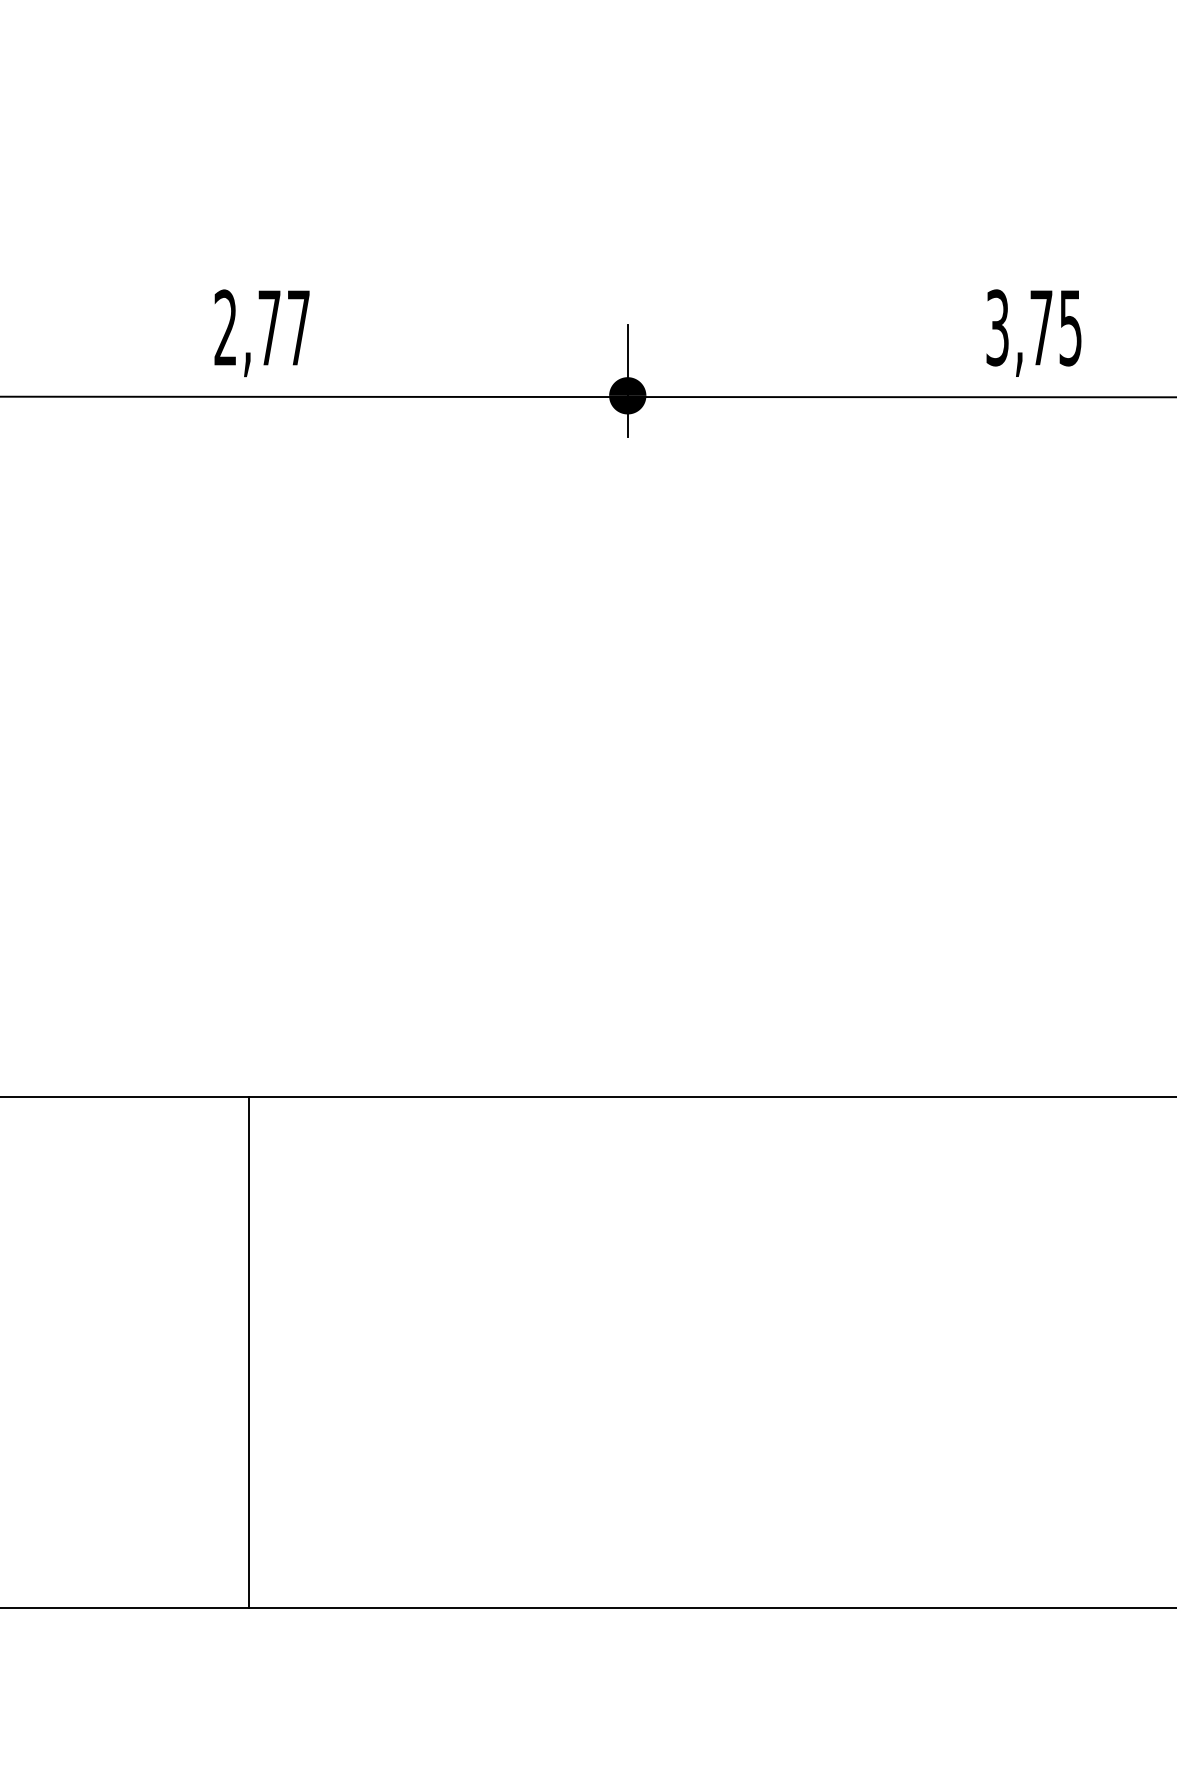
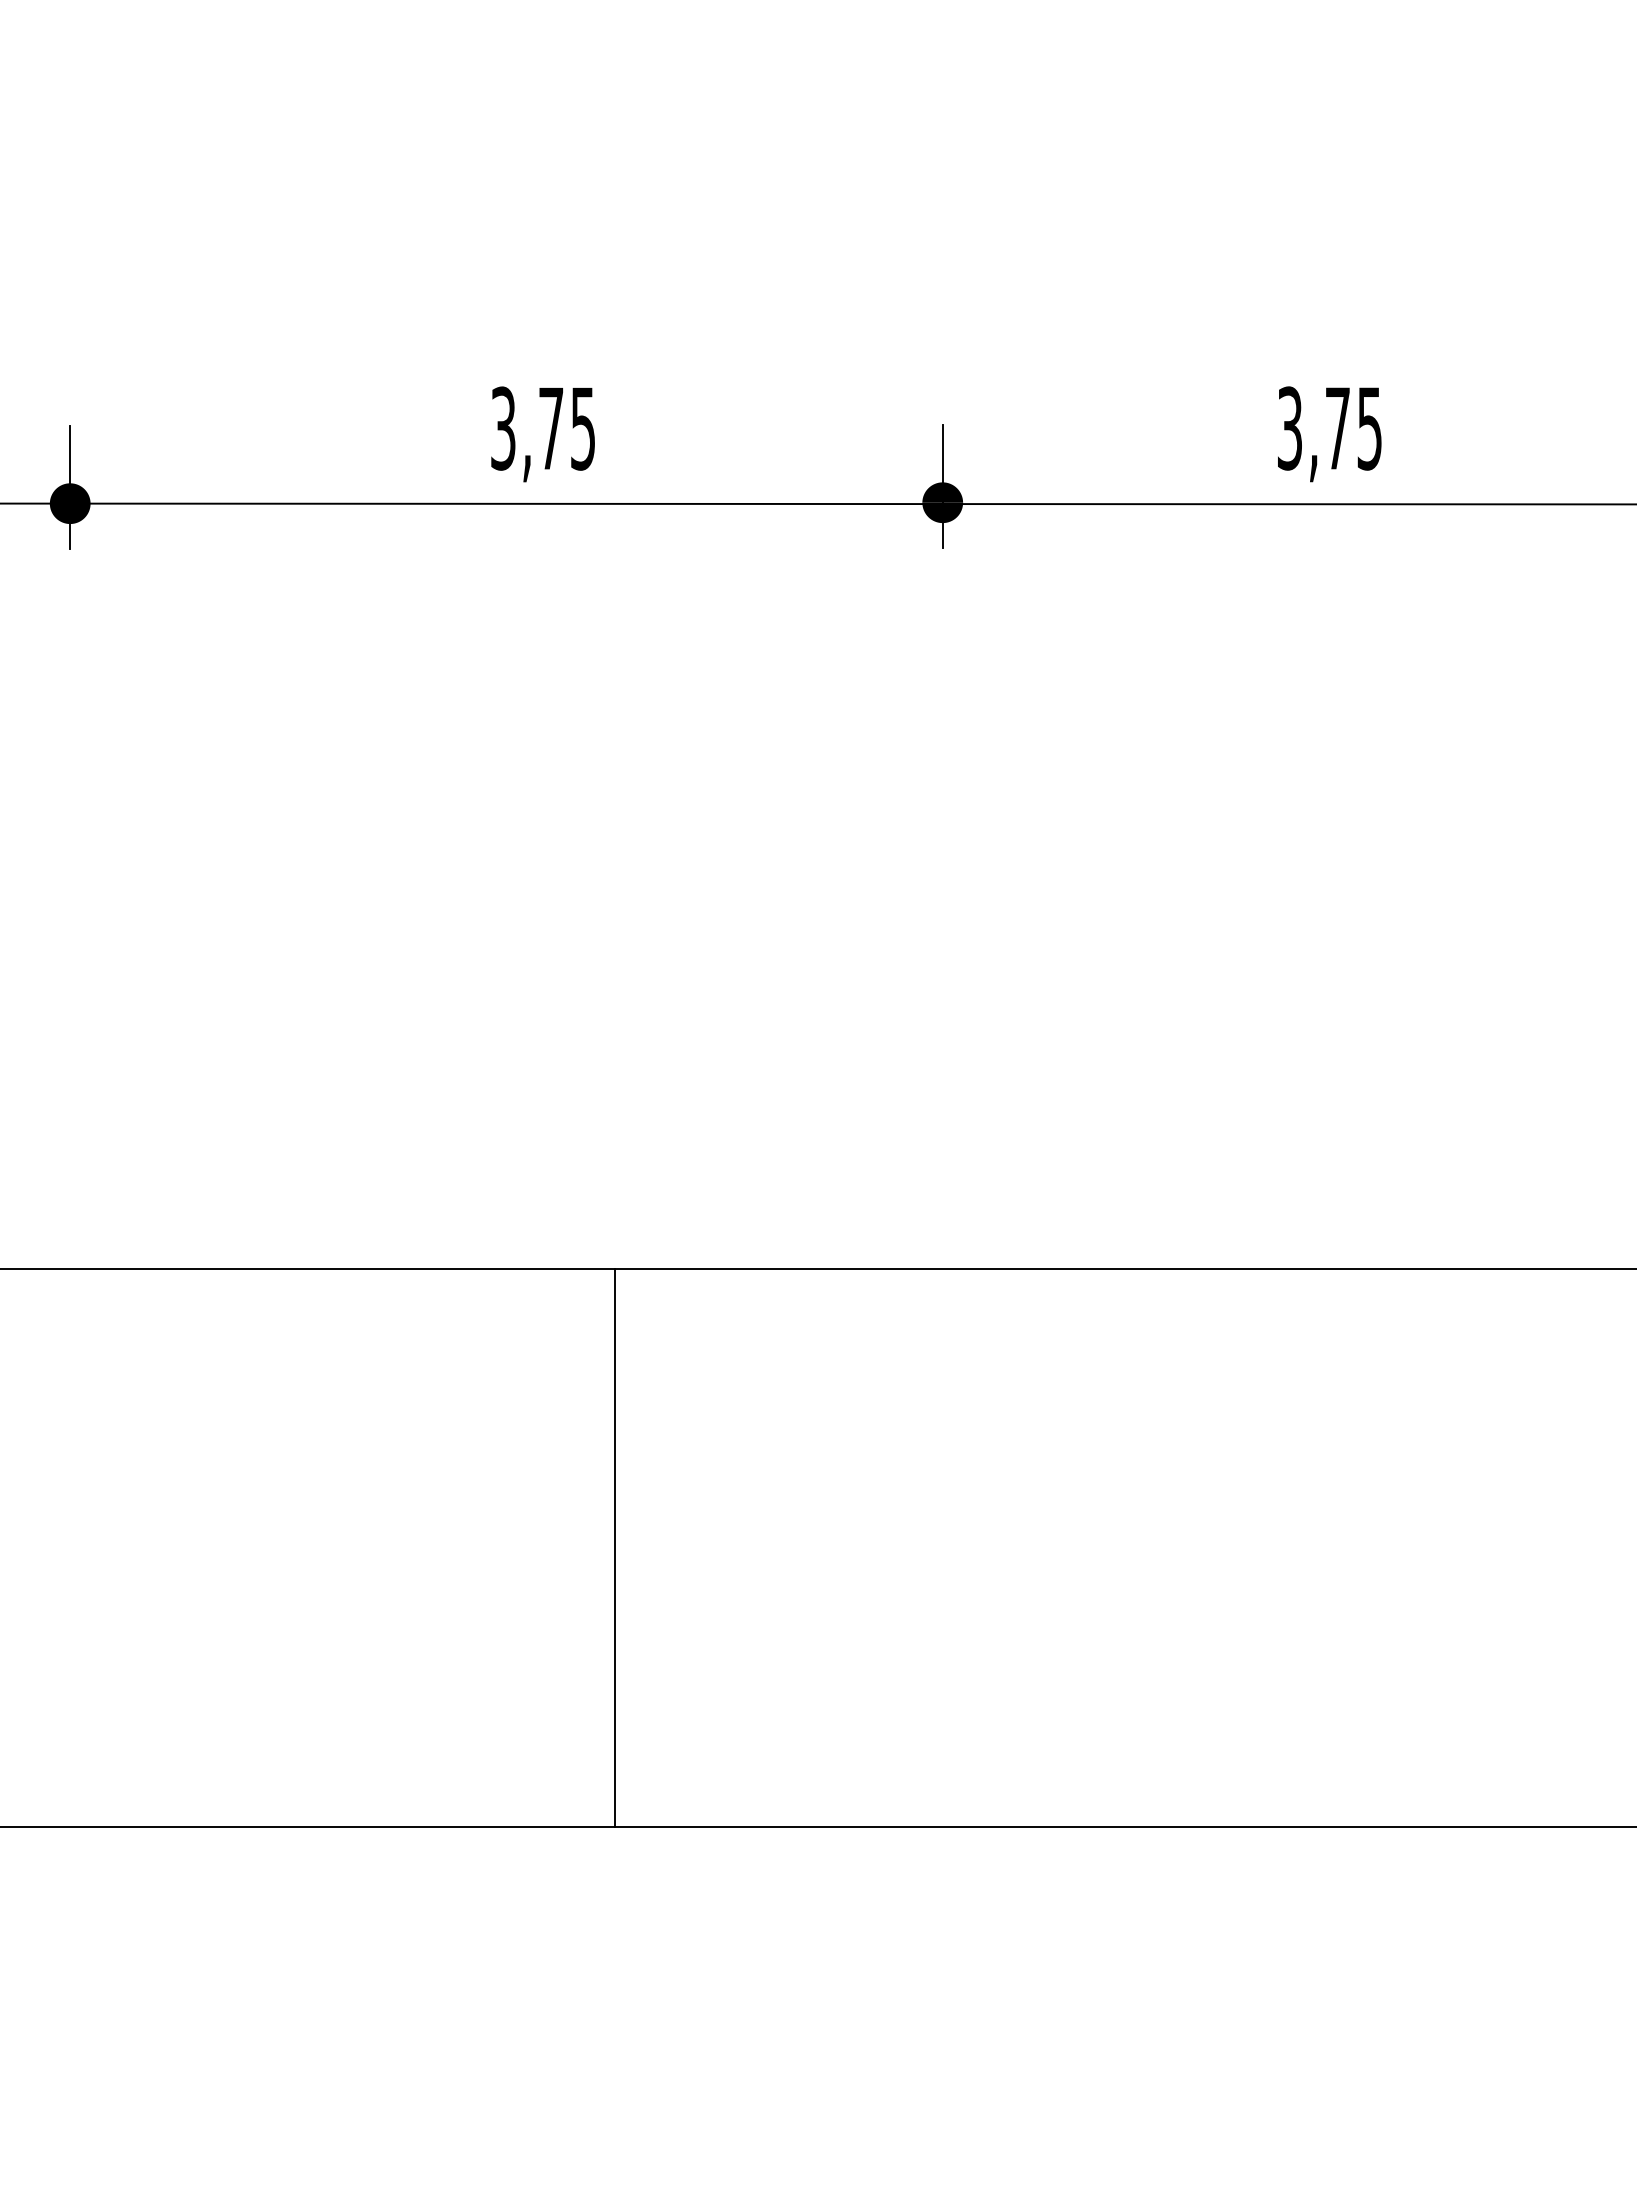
text: (261, 327) -> (542, 428), 2,77 -> 3,75
text: (1033, 333) -> (1329, 434), moved
line: (248, 1351) -> (614, 1547), moved

